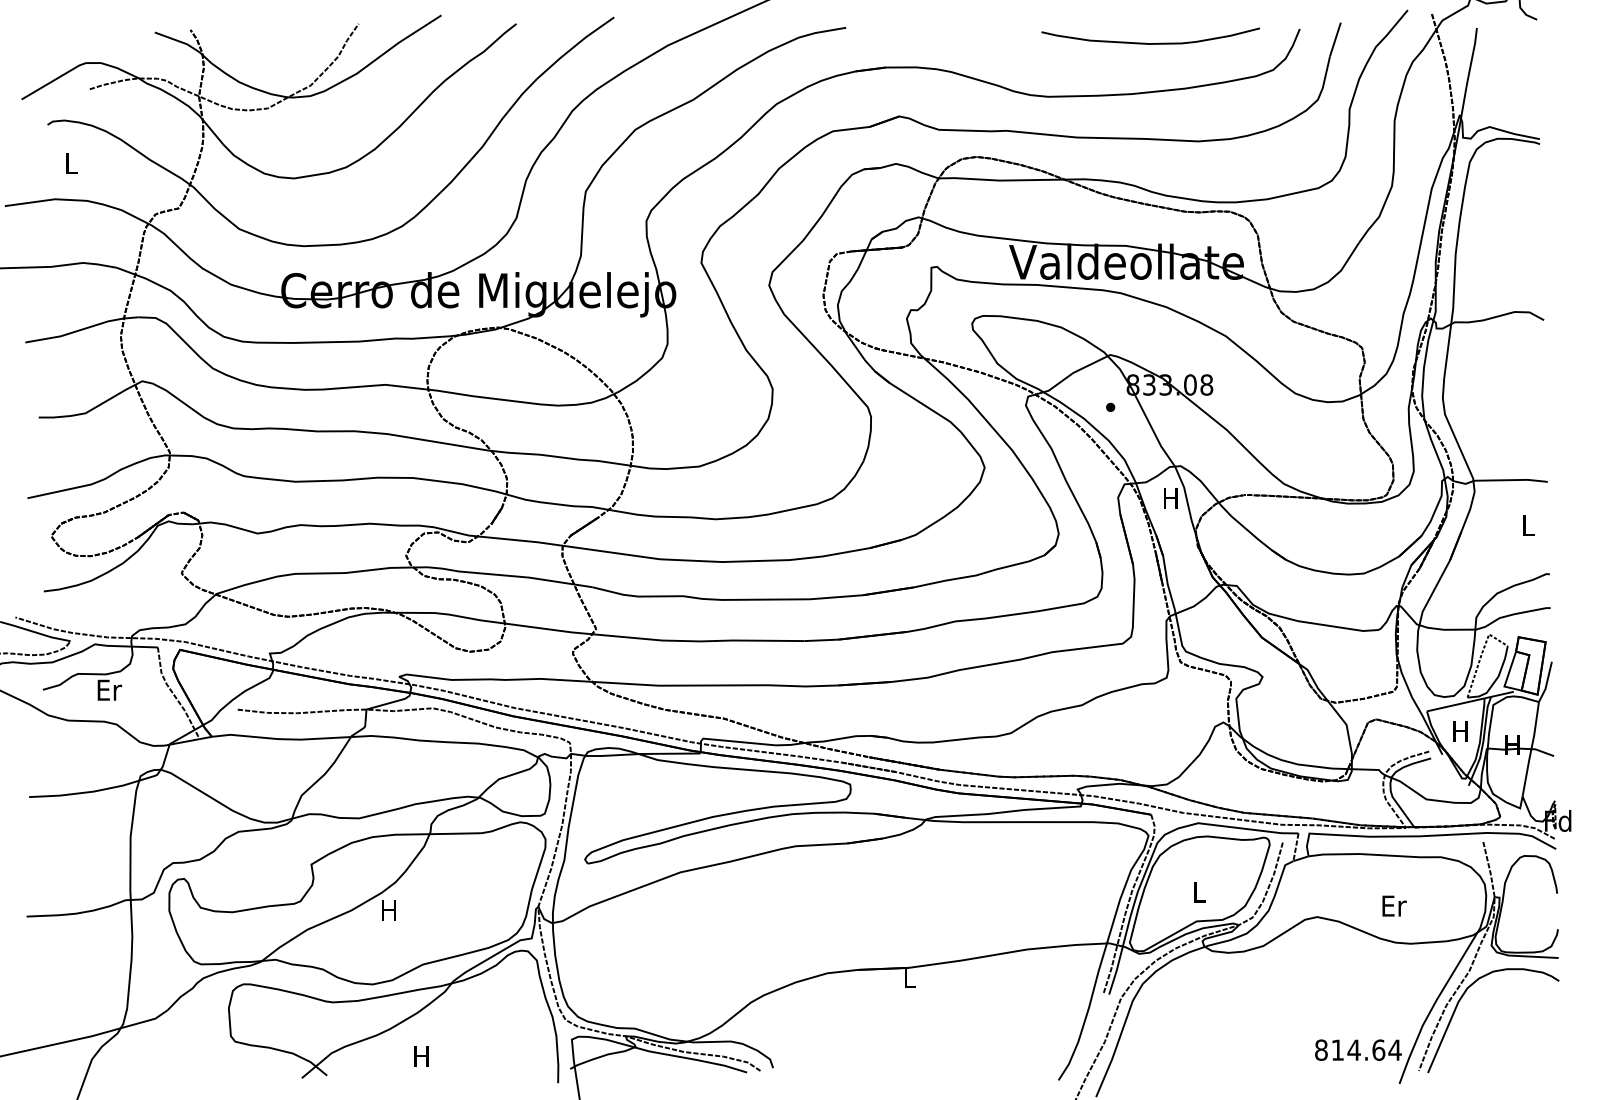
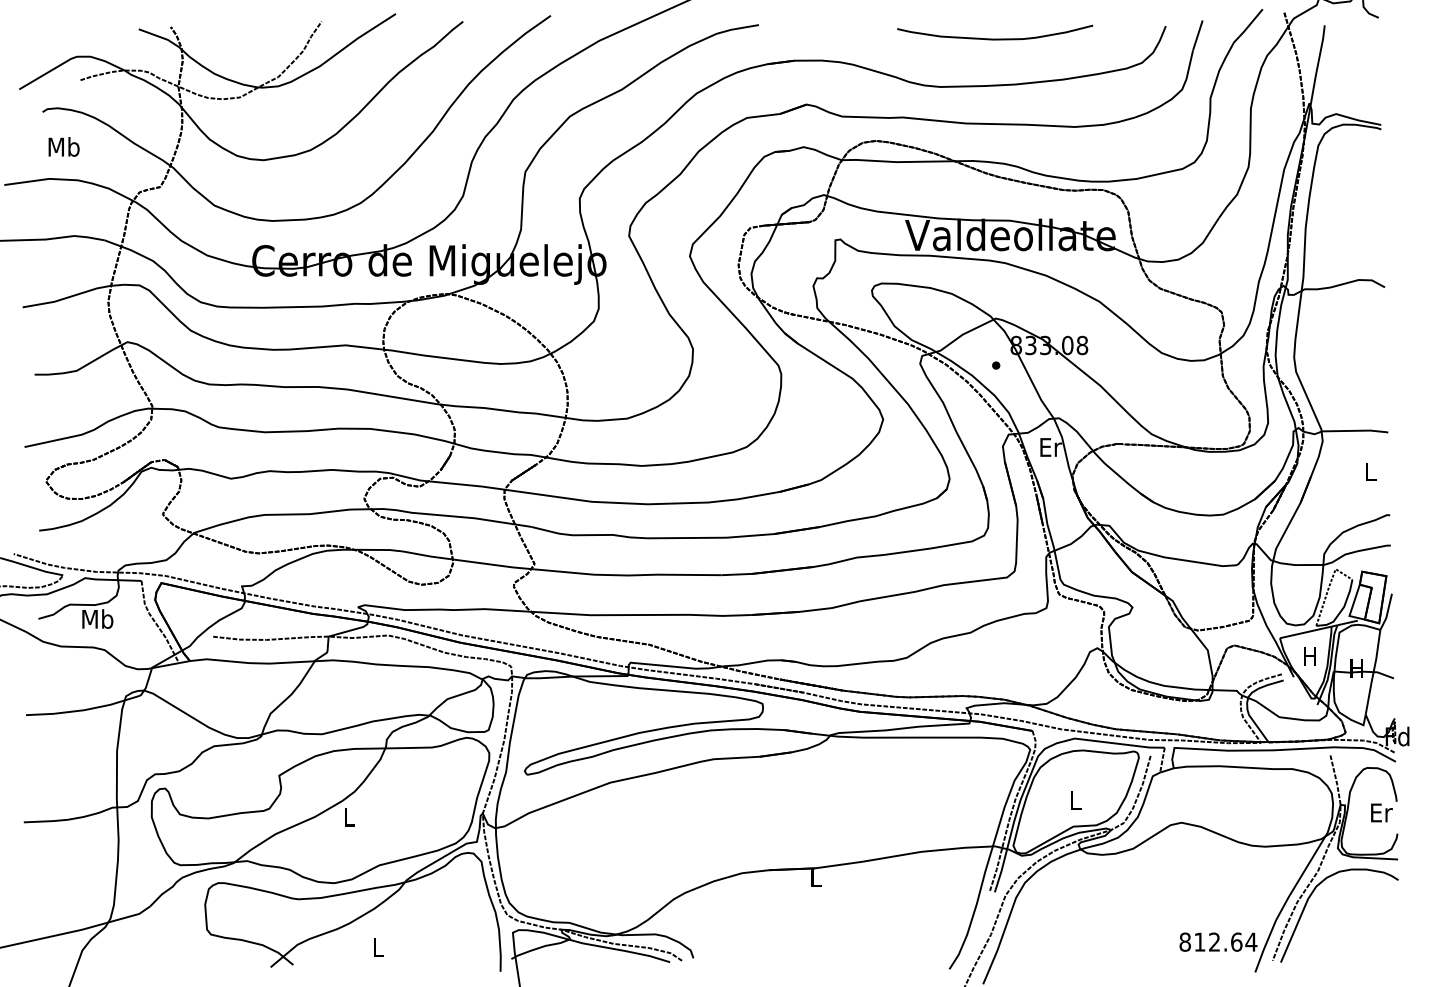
curve: (1151, 42) -> (995, 38), moved
text: (70, 163) -> (63, 146), L -> Mb
text: (1172, 498) -> (1051, 447), H -> Er
text: (108, 689) -> (97, 618), Er -> Mb
text: (1394, 905) -> (1381, 812), moved
text: (388, 911) -> (348, 817), H -> L
text: (1354, 1049) -> (1214, 941), 814.64 -> 812.64
text: (420, 1056) -> (377, 947), H -> L

